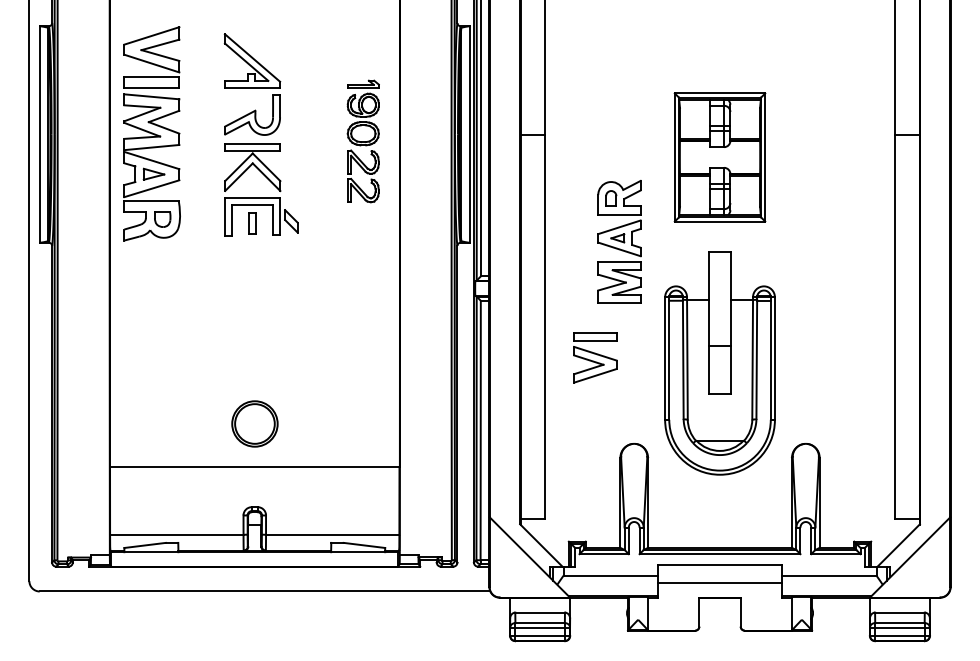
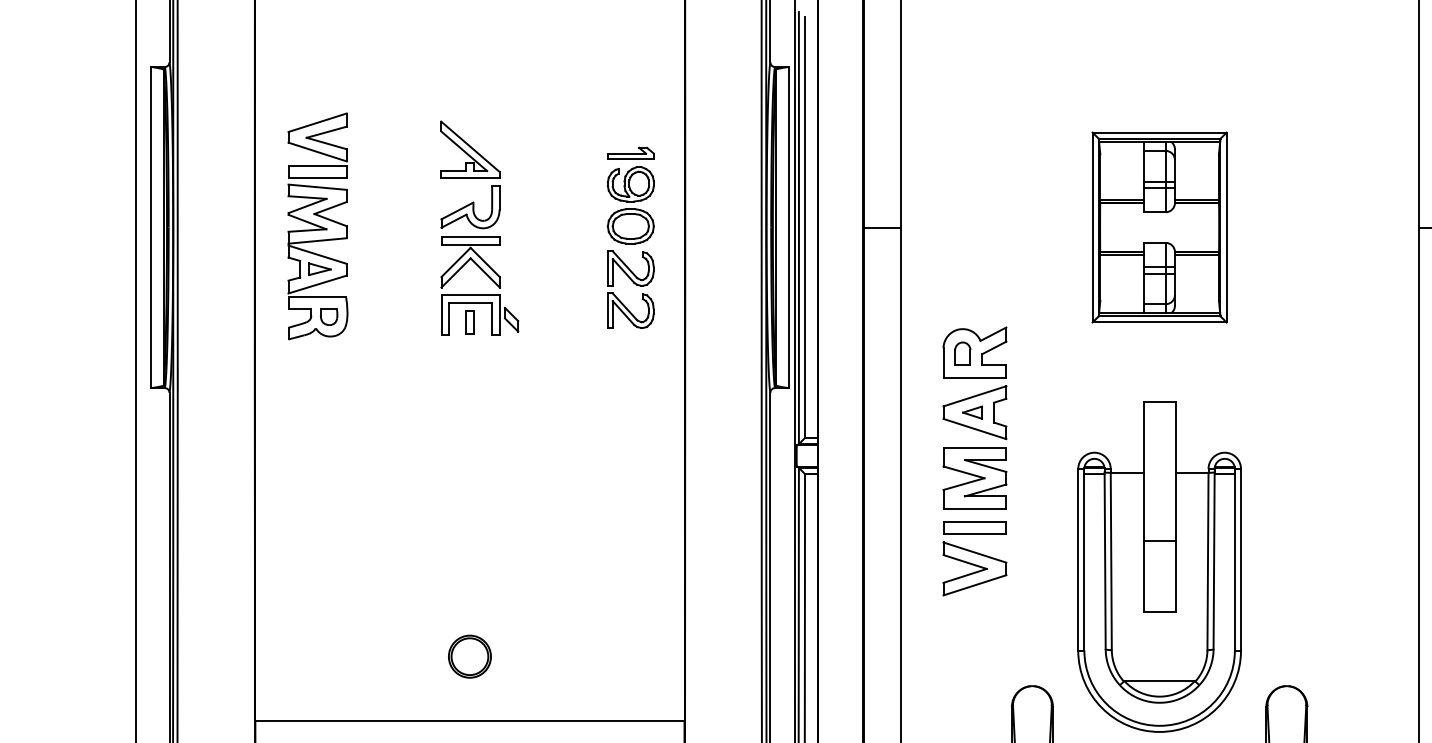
part: (152, 133) -> (318, 226), size x0.71
part: (261, 134) -> (479, 227), size x0.71
part: (719, 157) -> (1158, 227), moved
part: (619, 241) -> (975, 417), moved
part: (254, 423) -> (469, 655), size x0.62

